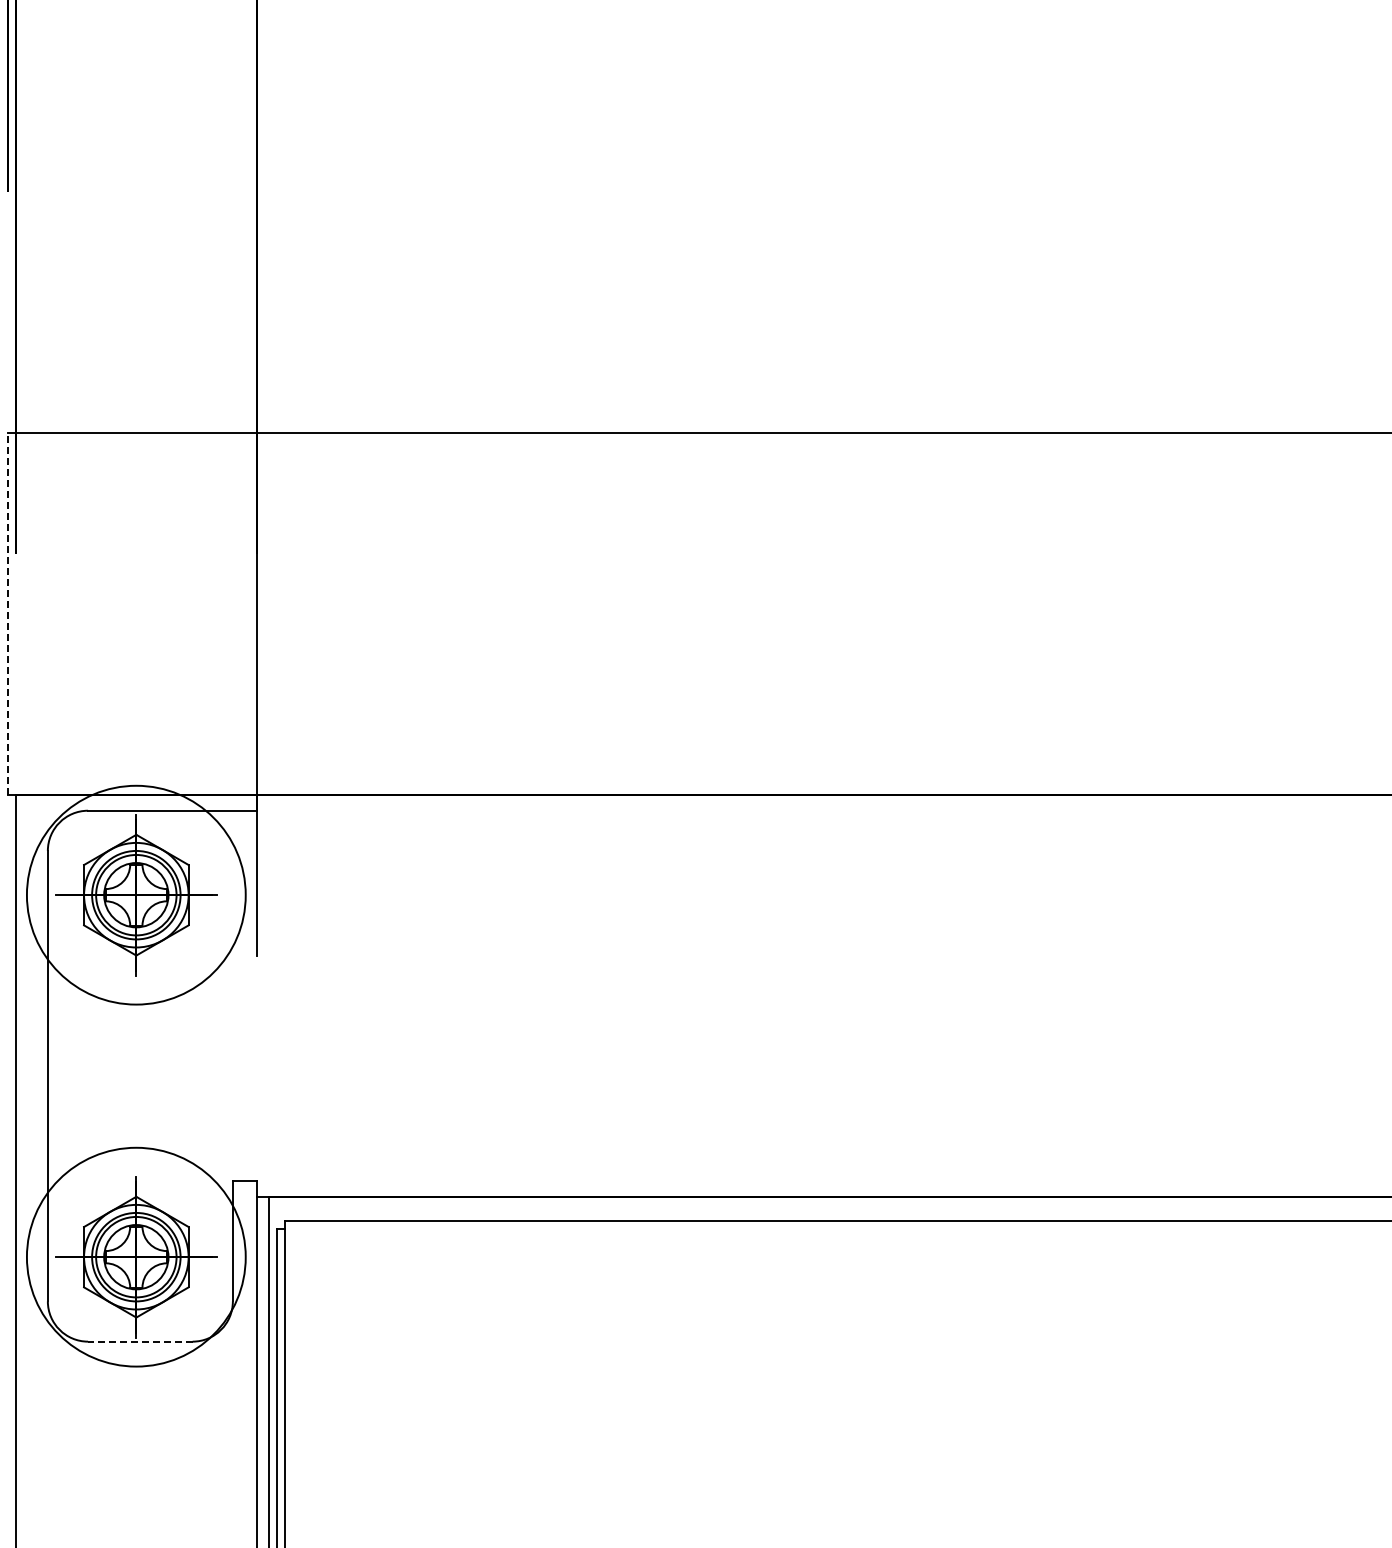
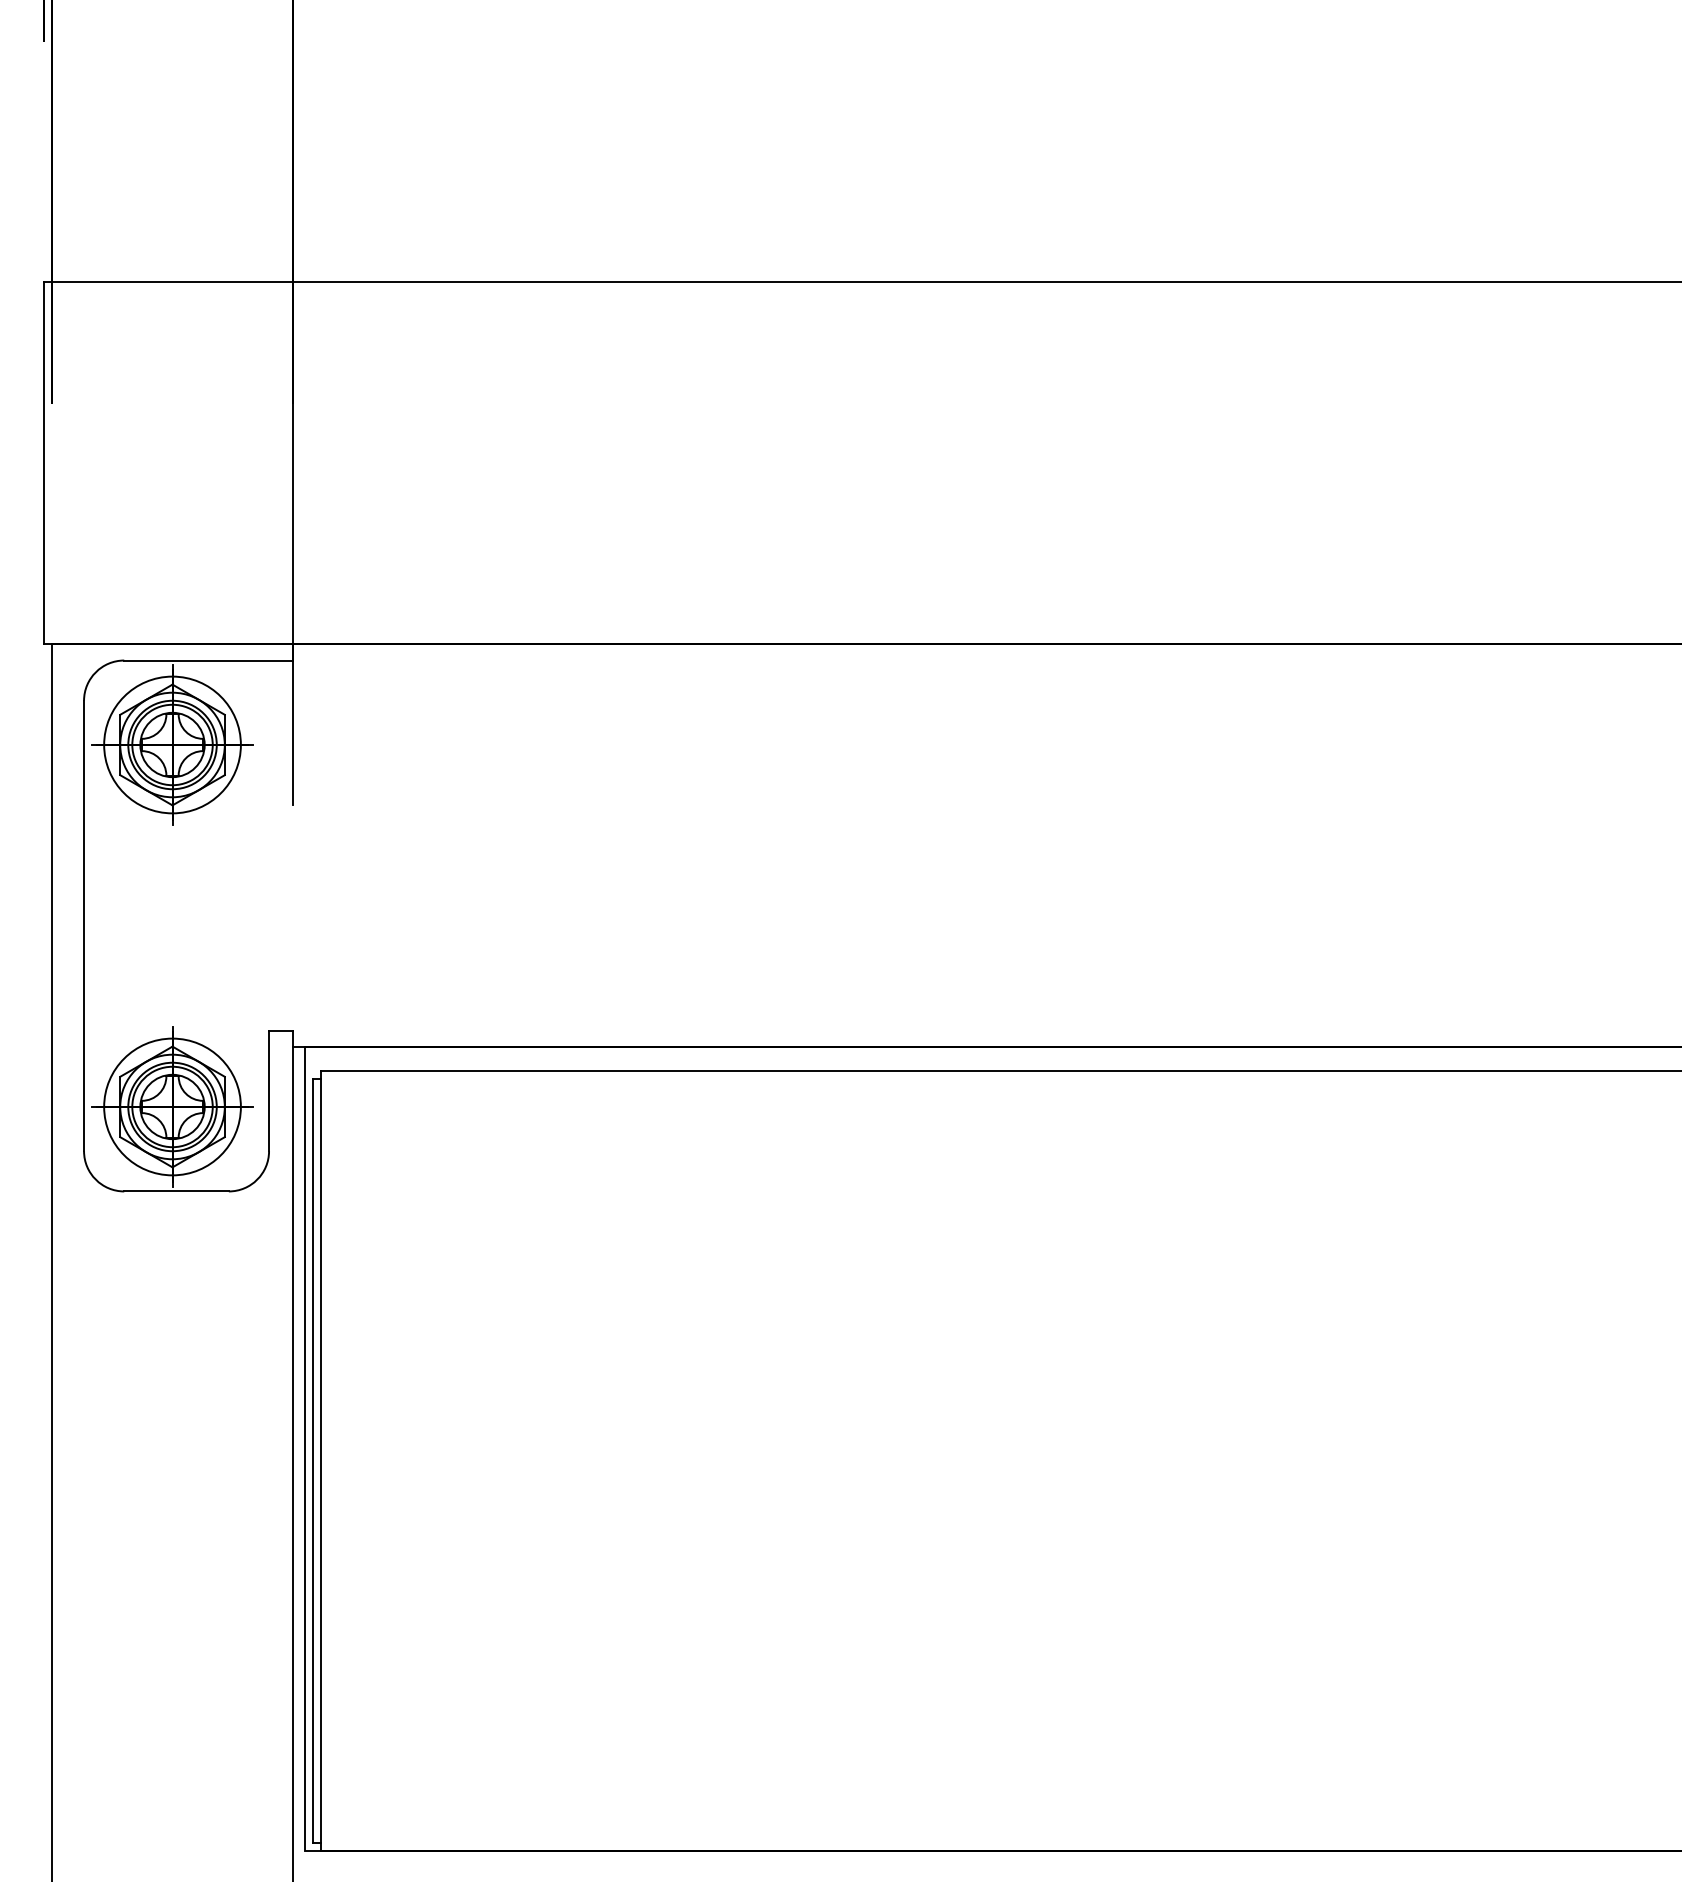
line: (7, 613) -> (43, 463), dashed -> solid
circle: (136, 894) -> (172, 744), size x0.62
circle: (136, 1256) -> (172, 1106), size x0.62
line: (140, 1341) -> (176, 1191), dashed -> solid

